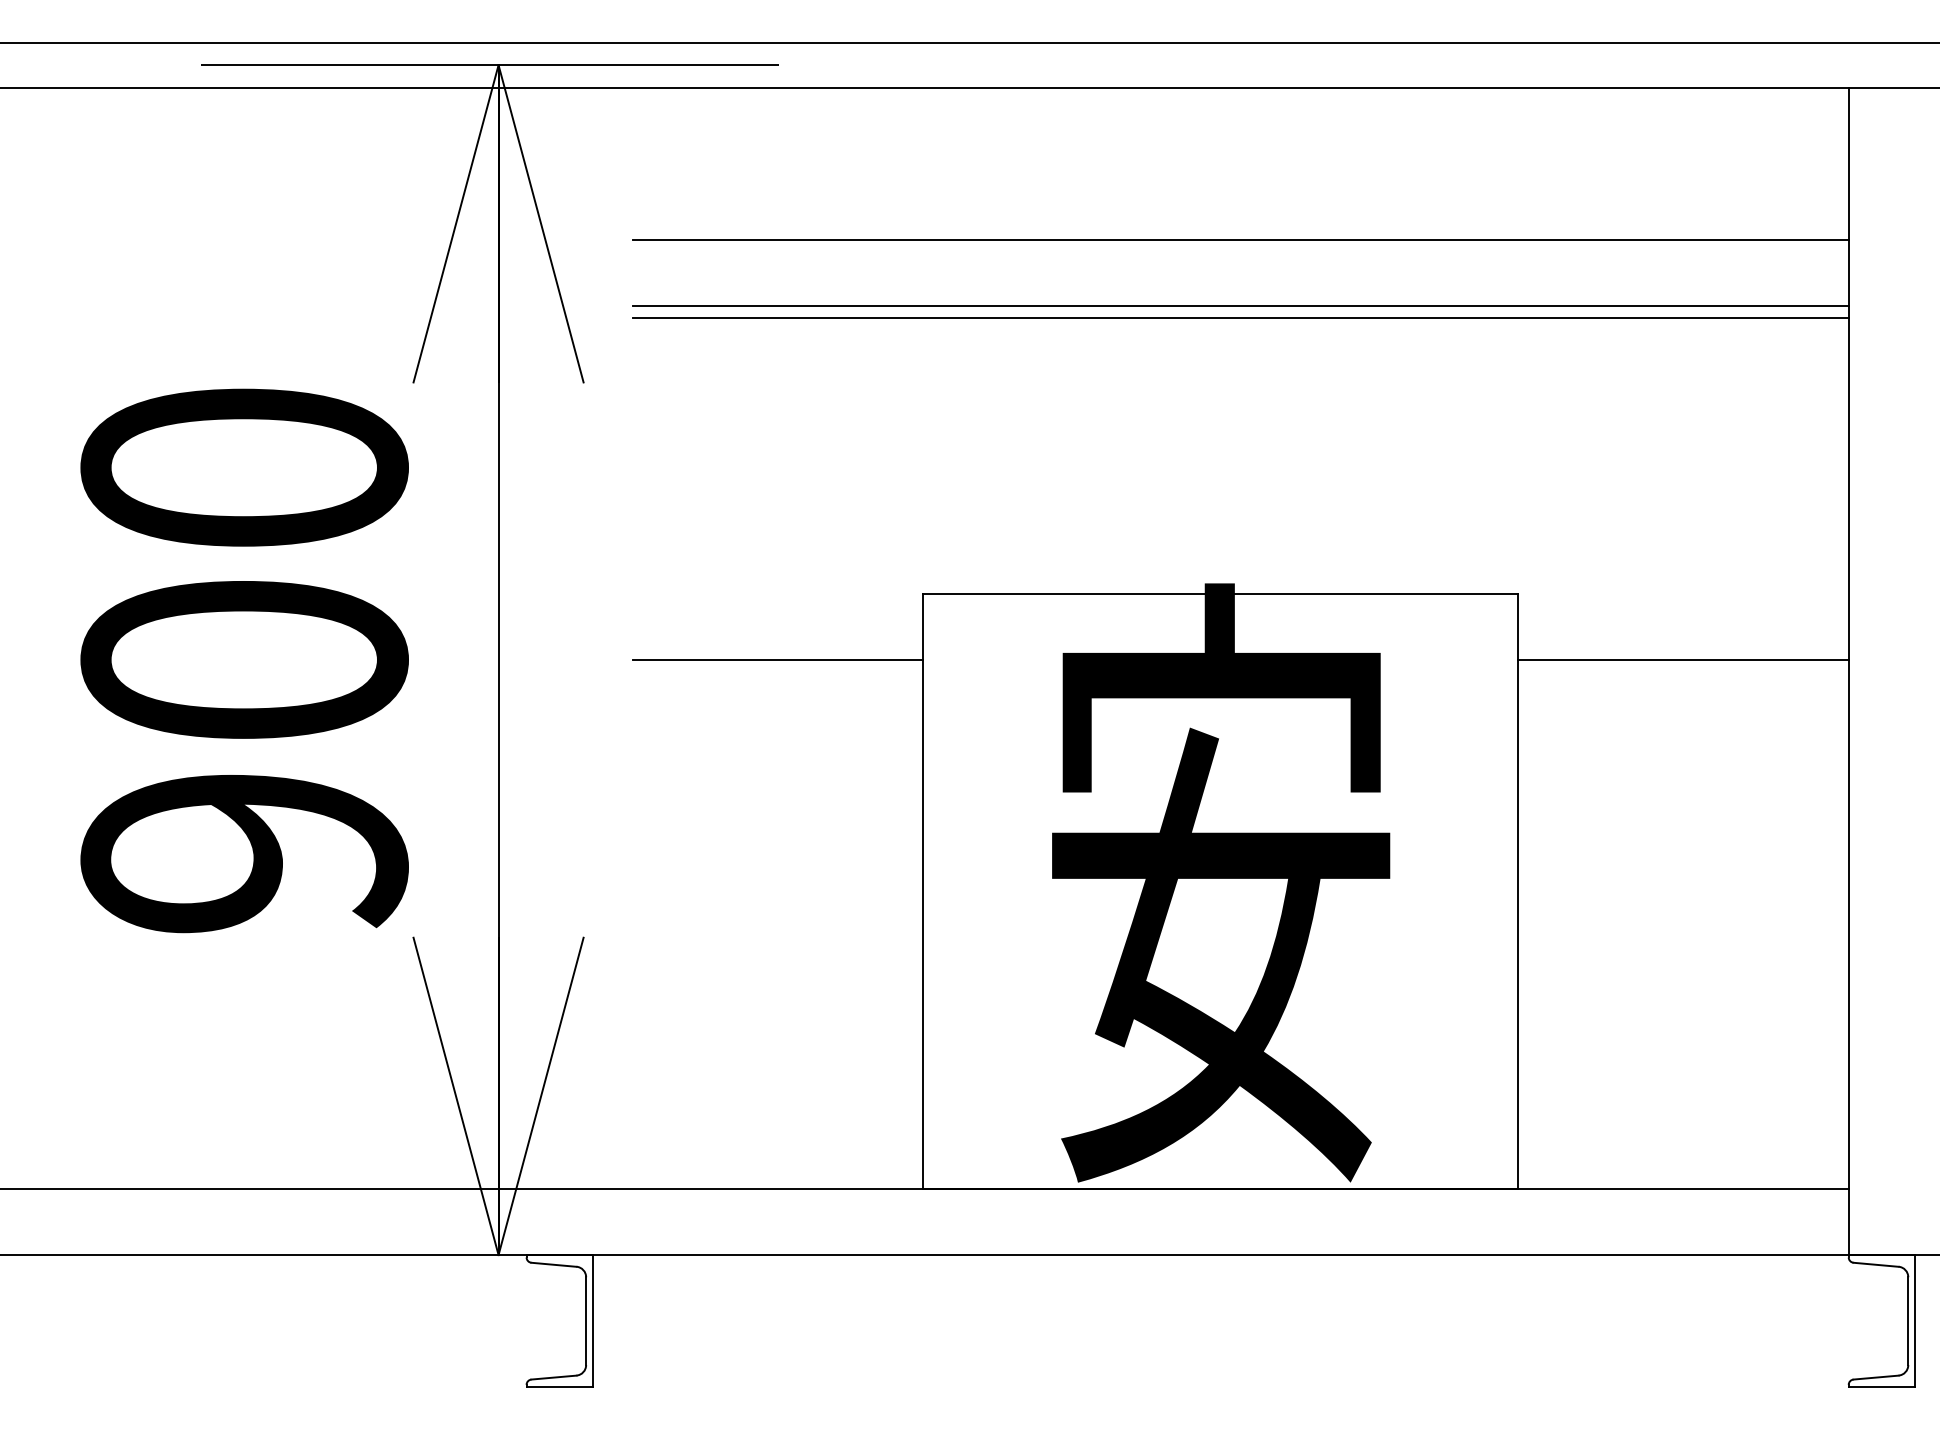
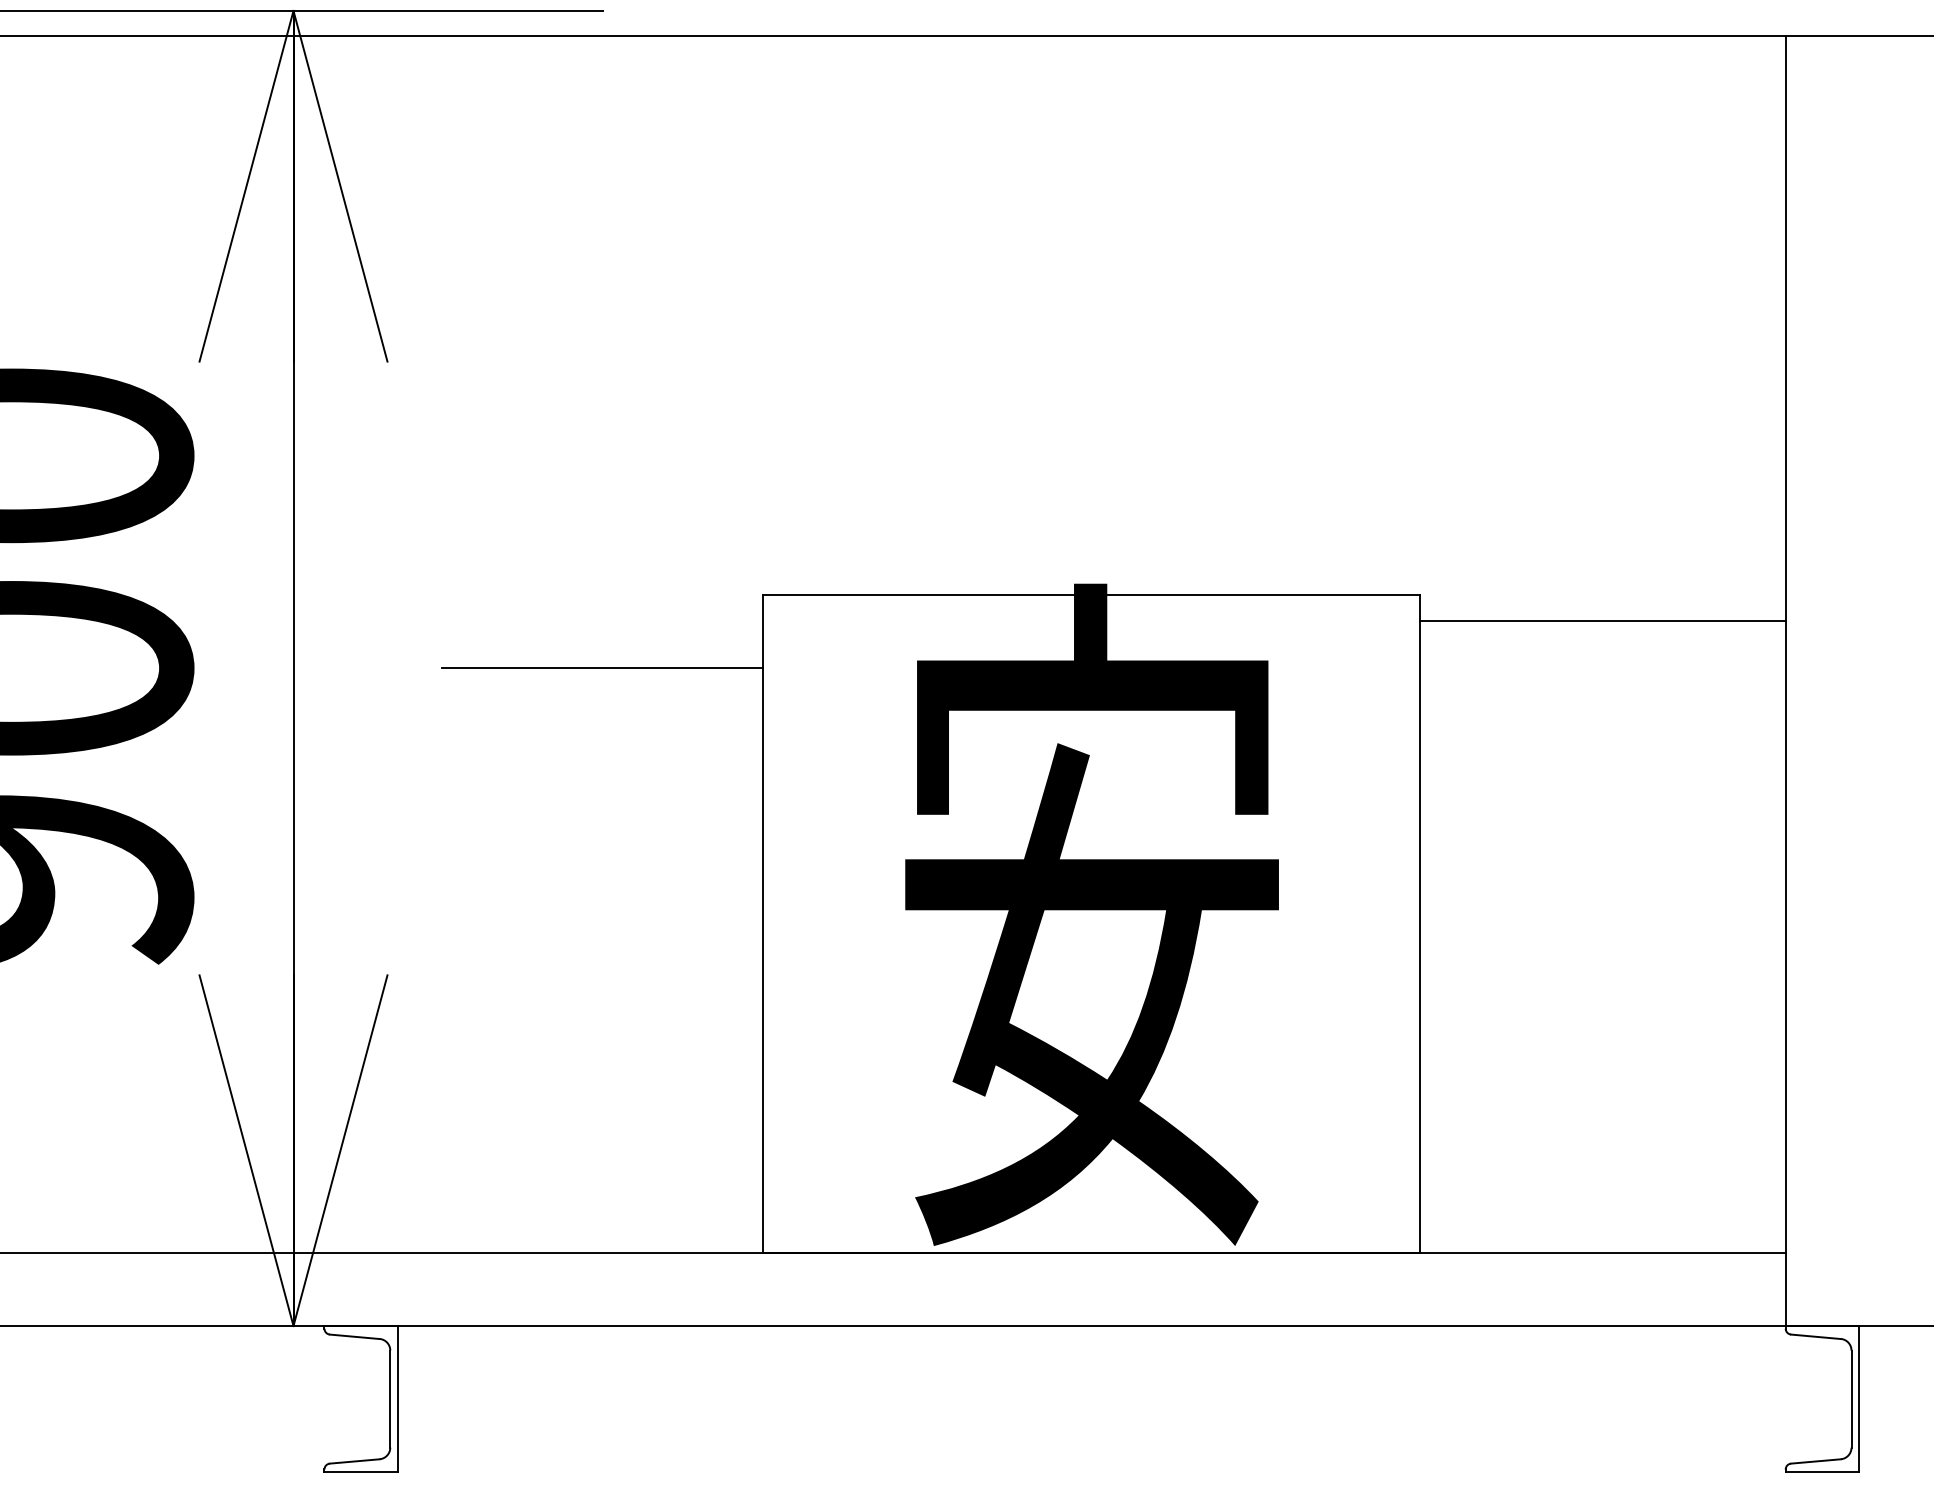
line: (1240, 239) -> (1113, 203), removed
line: (1240, 305) -> (1113, 276), removed
line: (1240, 317) -> (1113, 289), removed
line: (1683, 660) -> (1603, 621), moved

